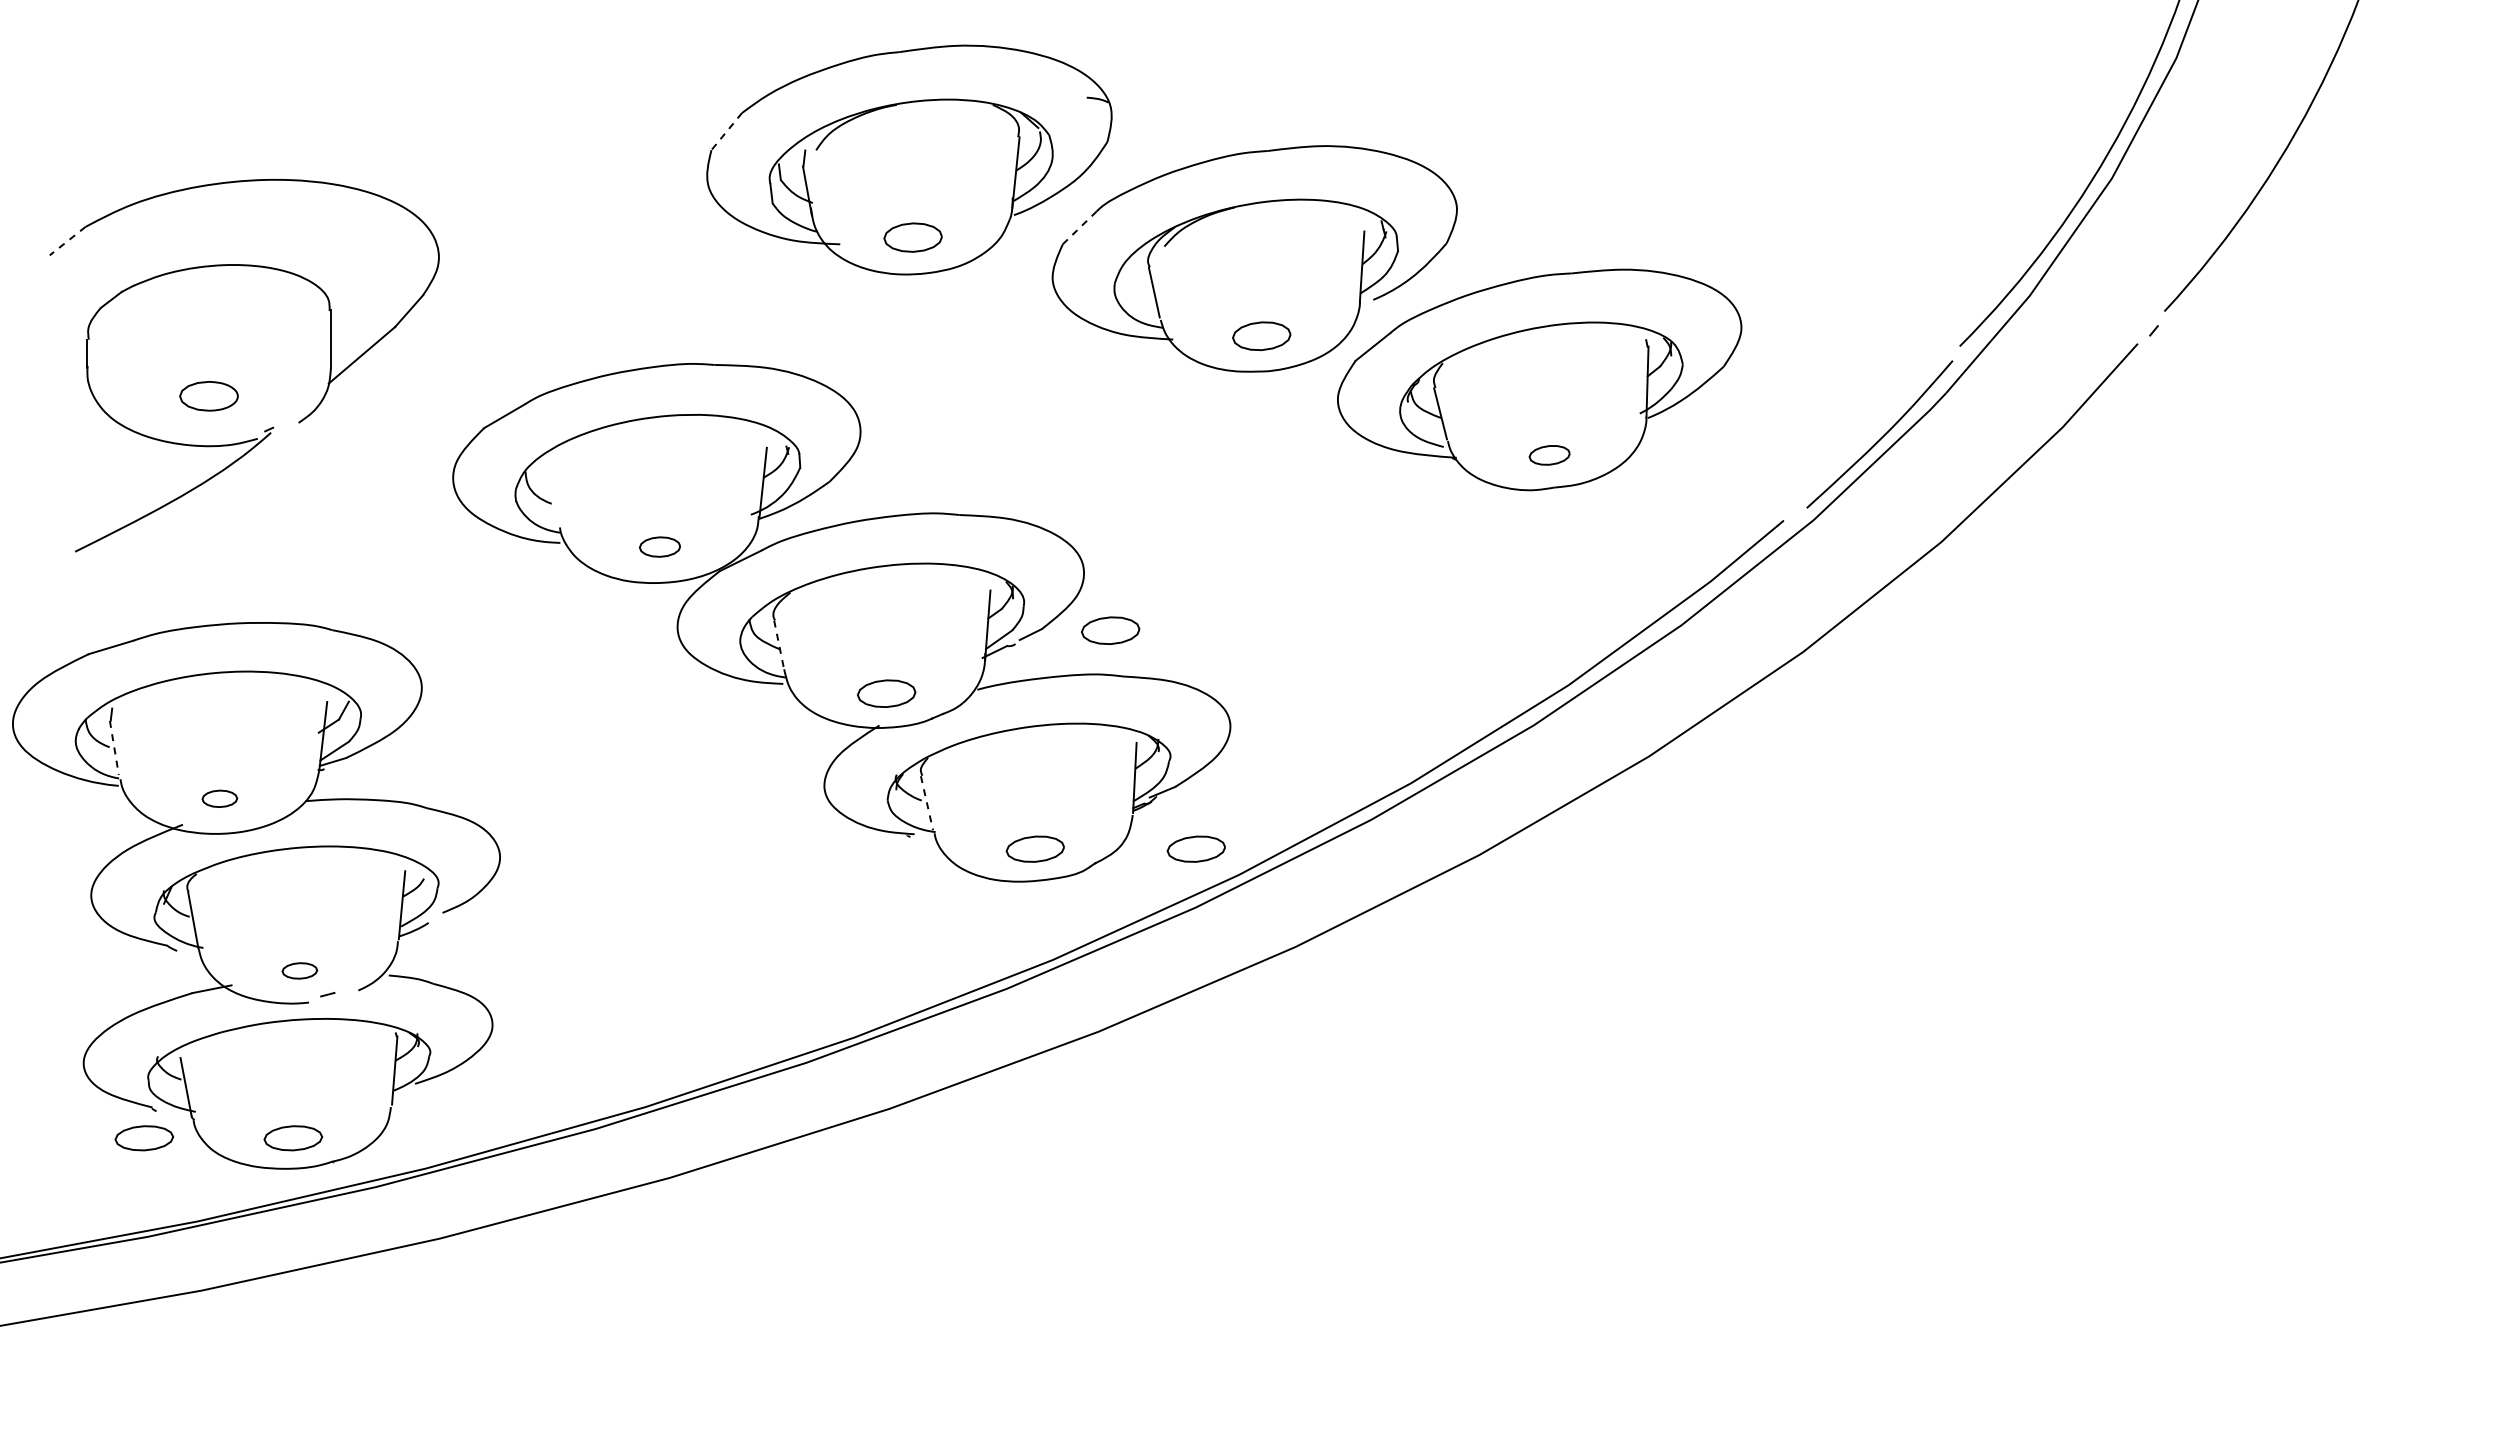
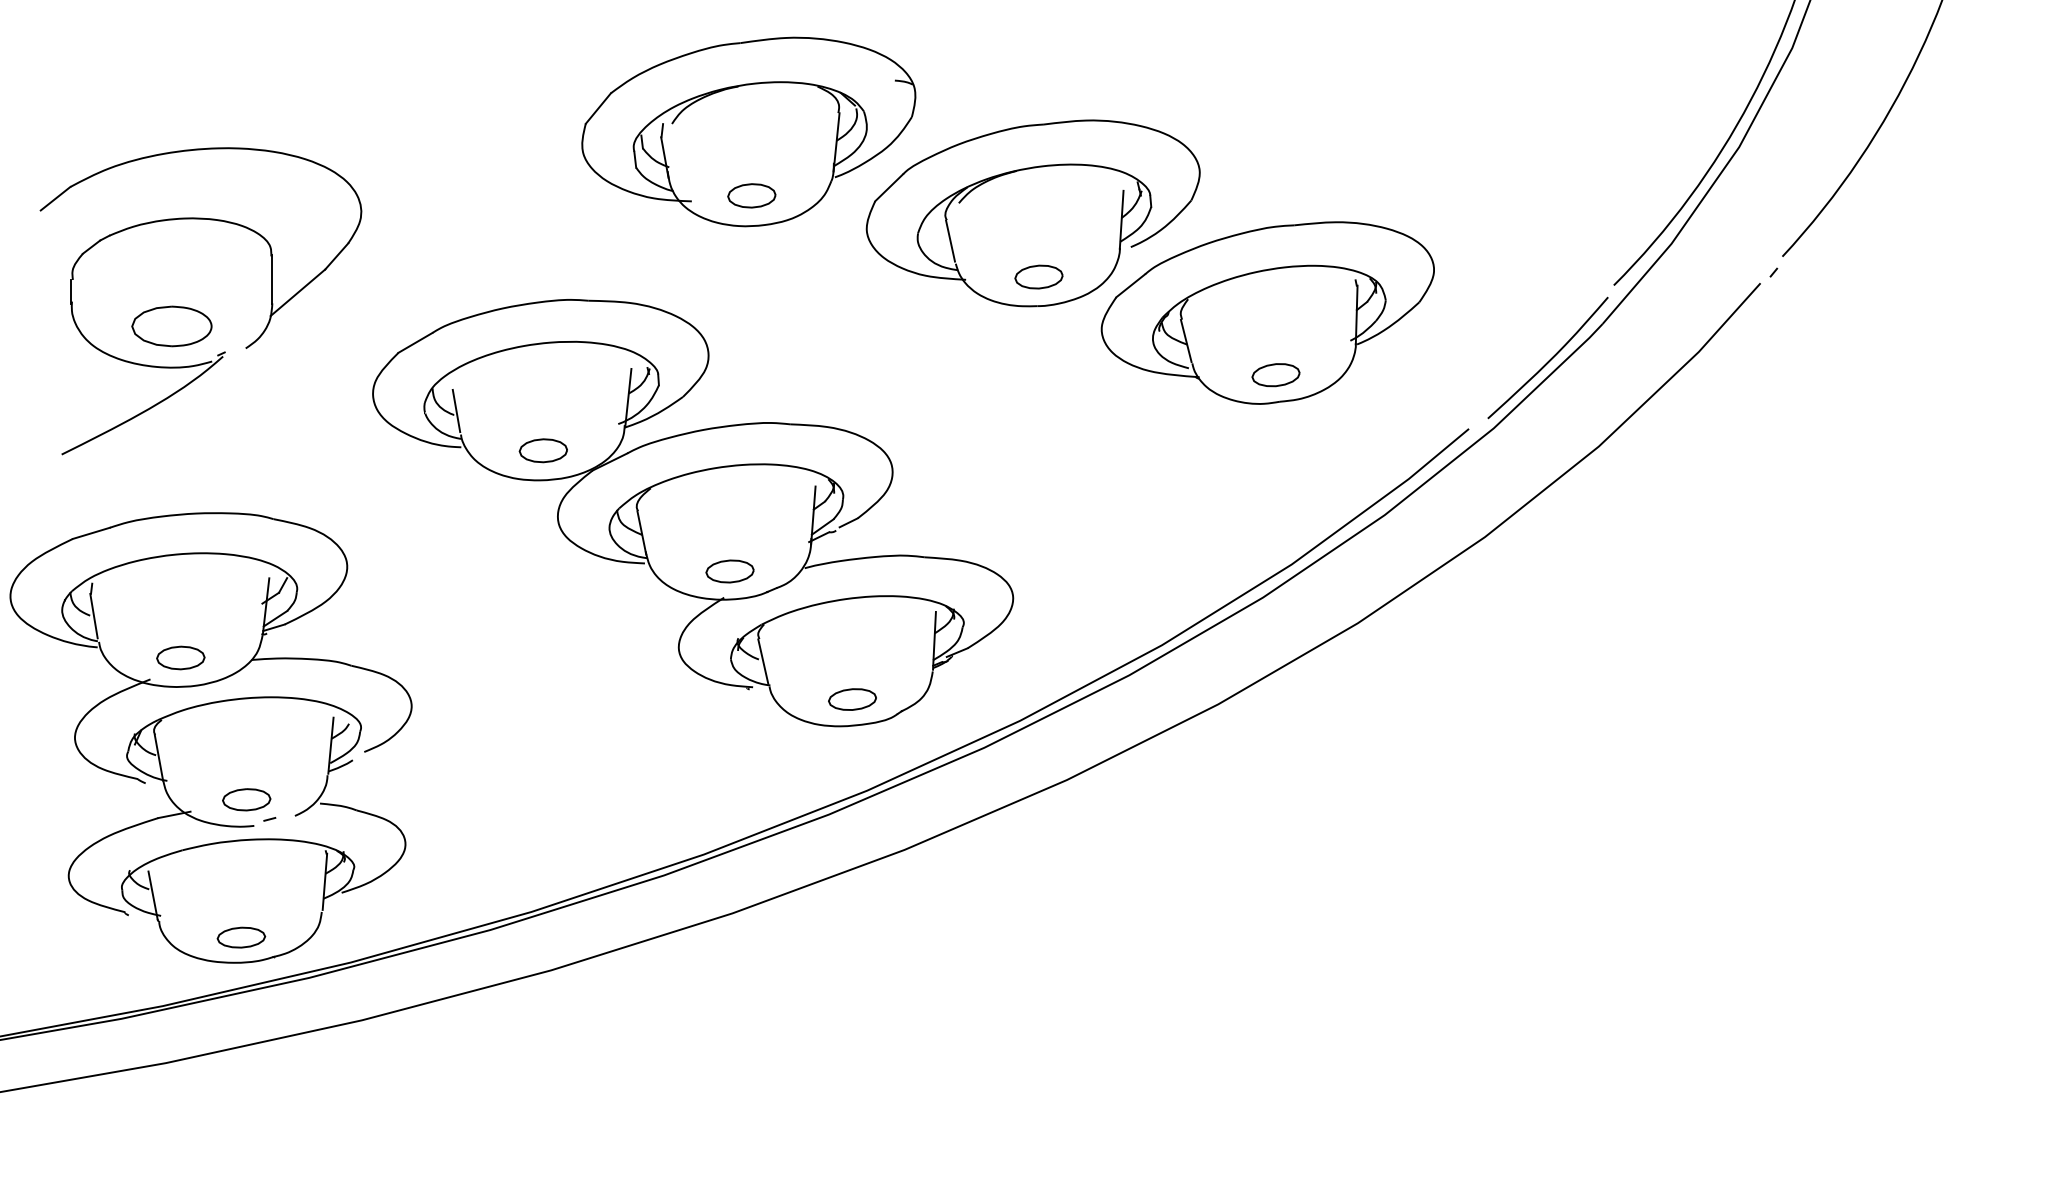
line: (726, 131) -> (598, 108), dashed -> solid
line: (1079, 227) -> (888, 187), dashed -> solid
line: (67, 241) -> (55, 199), dashed -> solid
part: (208, 396) -> (171, 326), size x1.67
part: (1549, 455) -> (1275, 375), size x1.43
line: (554, 498) -> (456, 410), added
part: (659, 546) -> (542, 450), size x1.43
part: (1110, 630) -> (914, 519), removed
line: (779, 646) -> (641, 532), dashed -> solid
line: (114, 748) -> (94, 616), dashed -> solid
part: (219, 798) -> (180, 657), size x1.67
line: (927, 803) -> (763, 661), dashed -> solid
part: (1195, 848) -> (984, 698), removed
part: (299, 970) -> (246, 799), size x1.67
part: (143, 1138) -> (118, 937), removed

